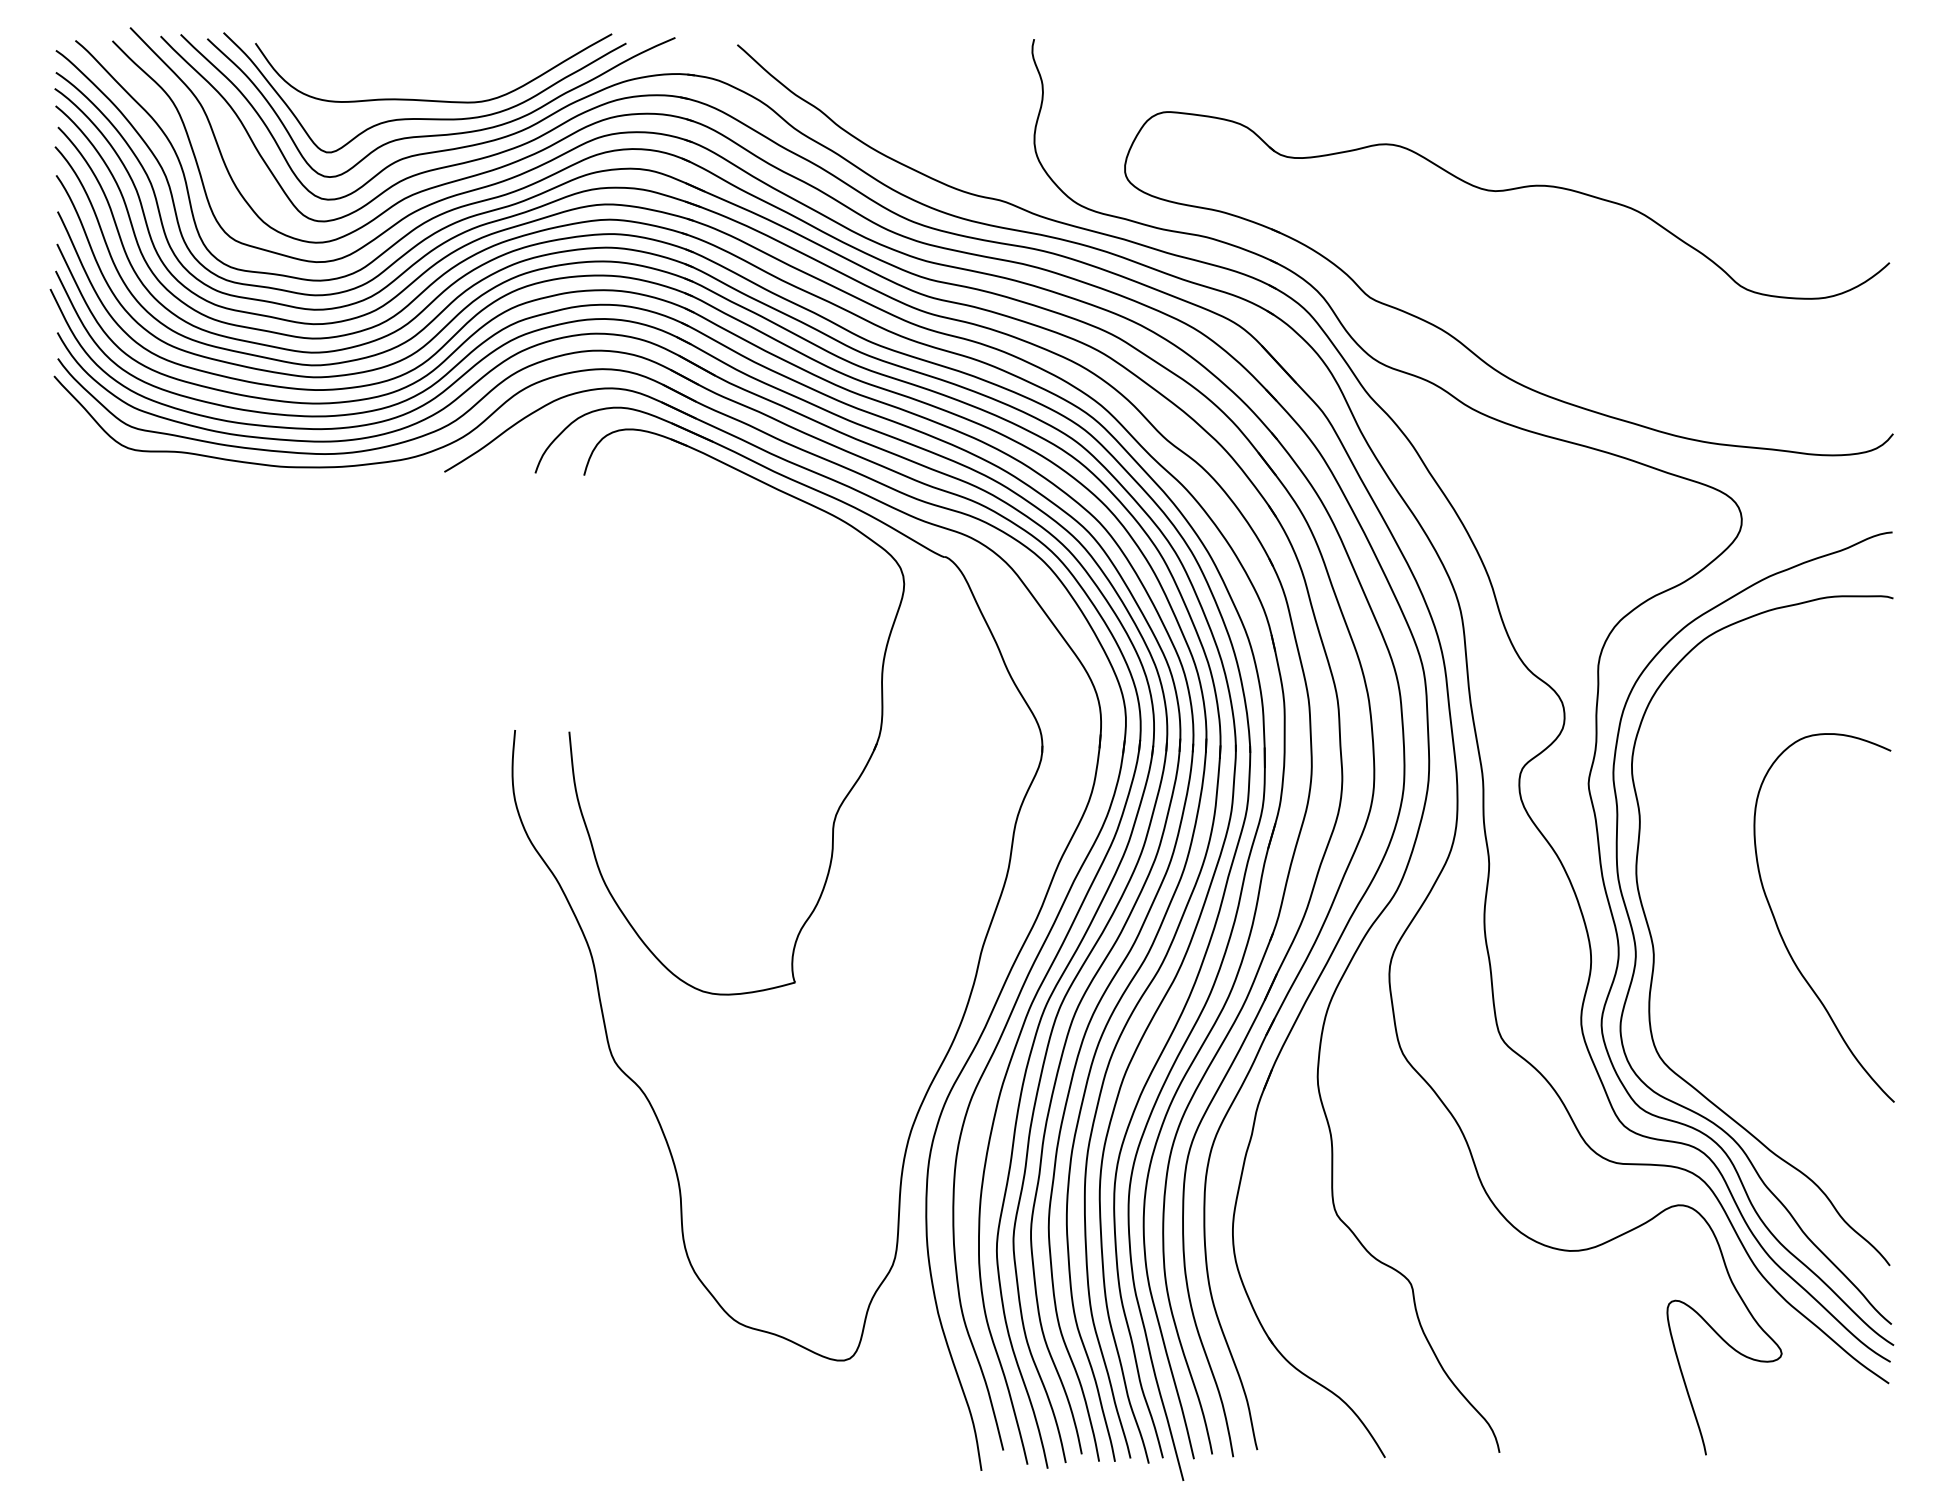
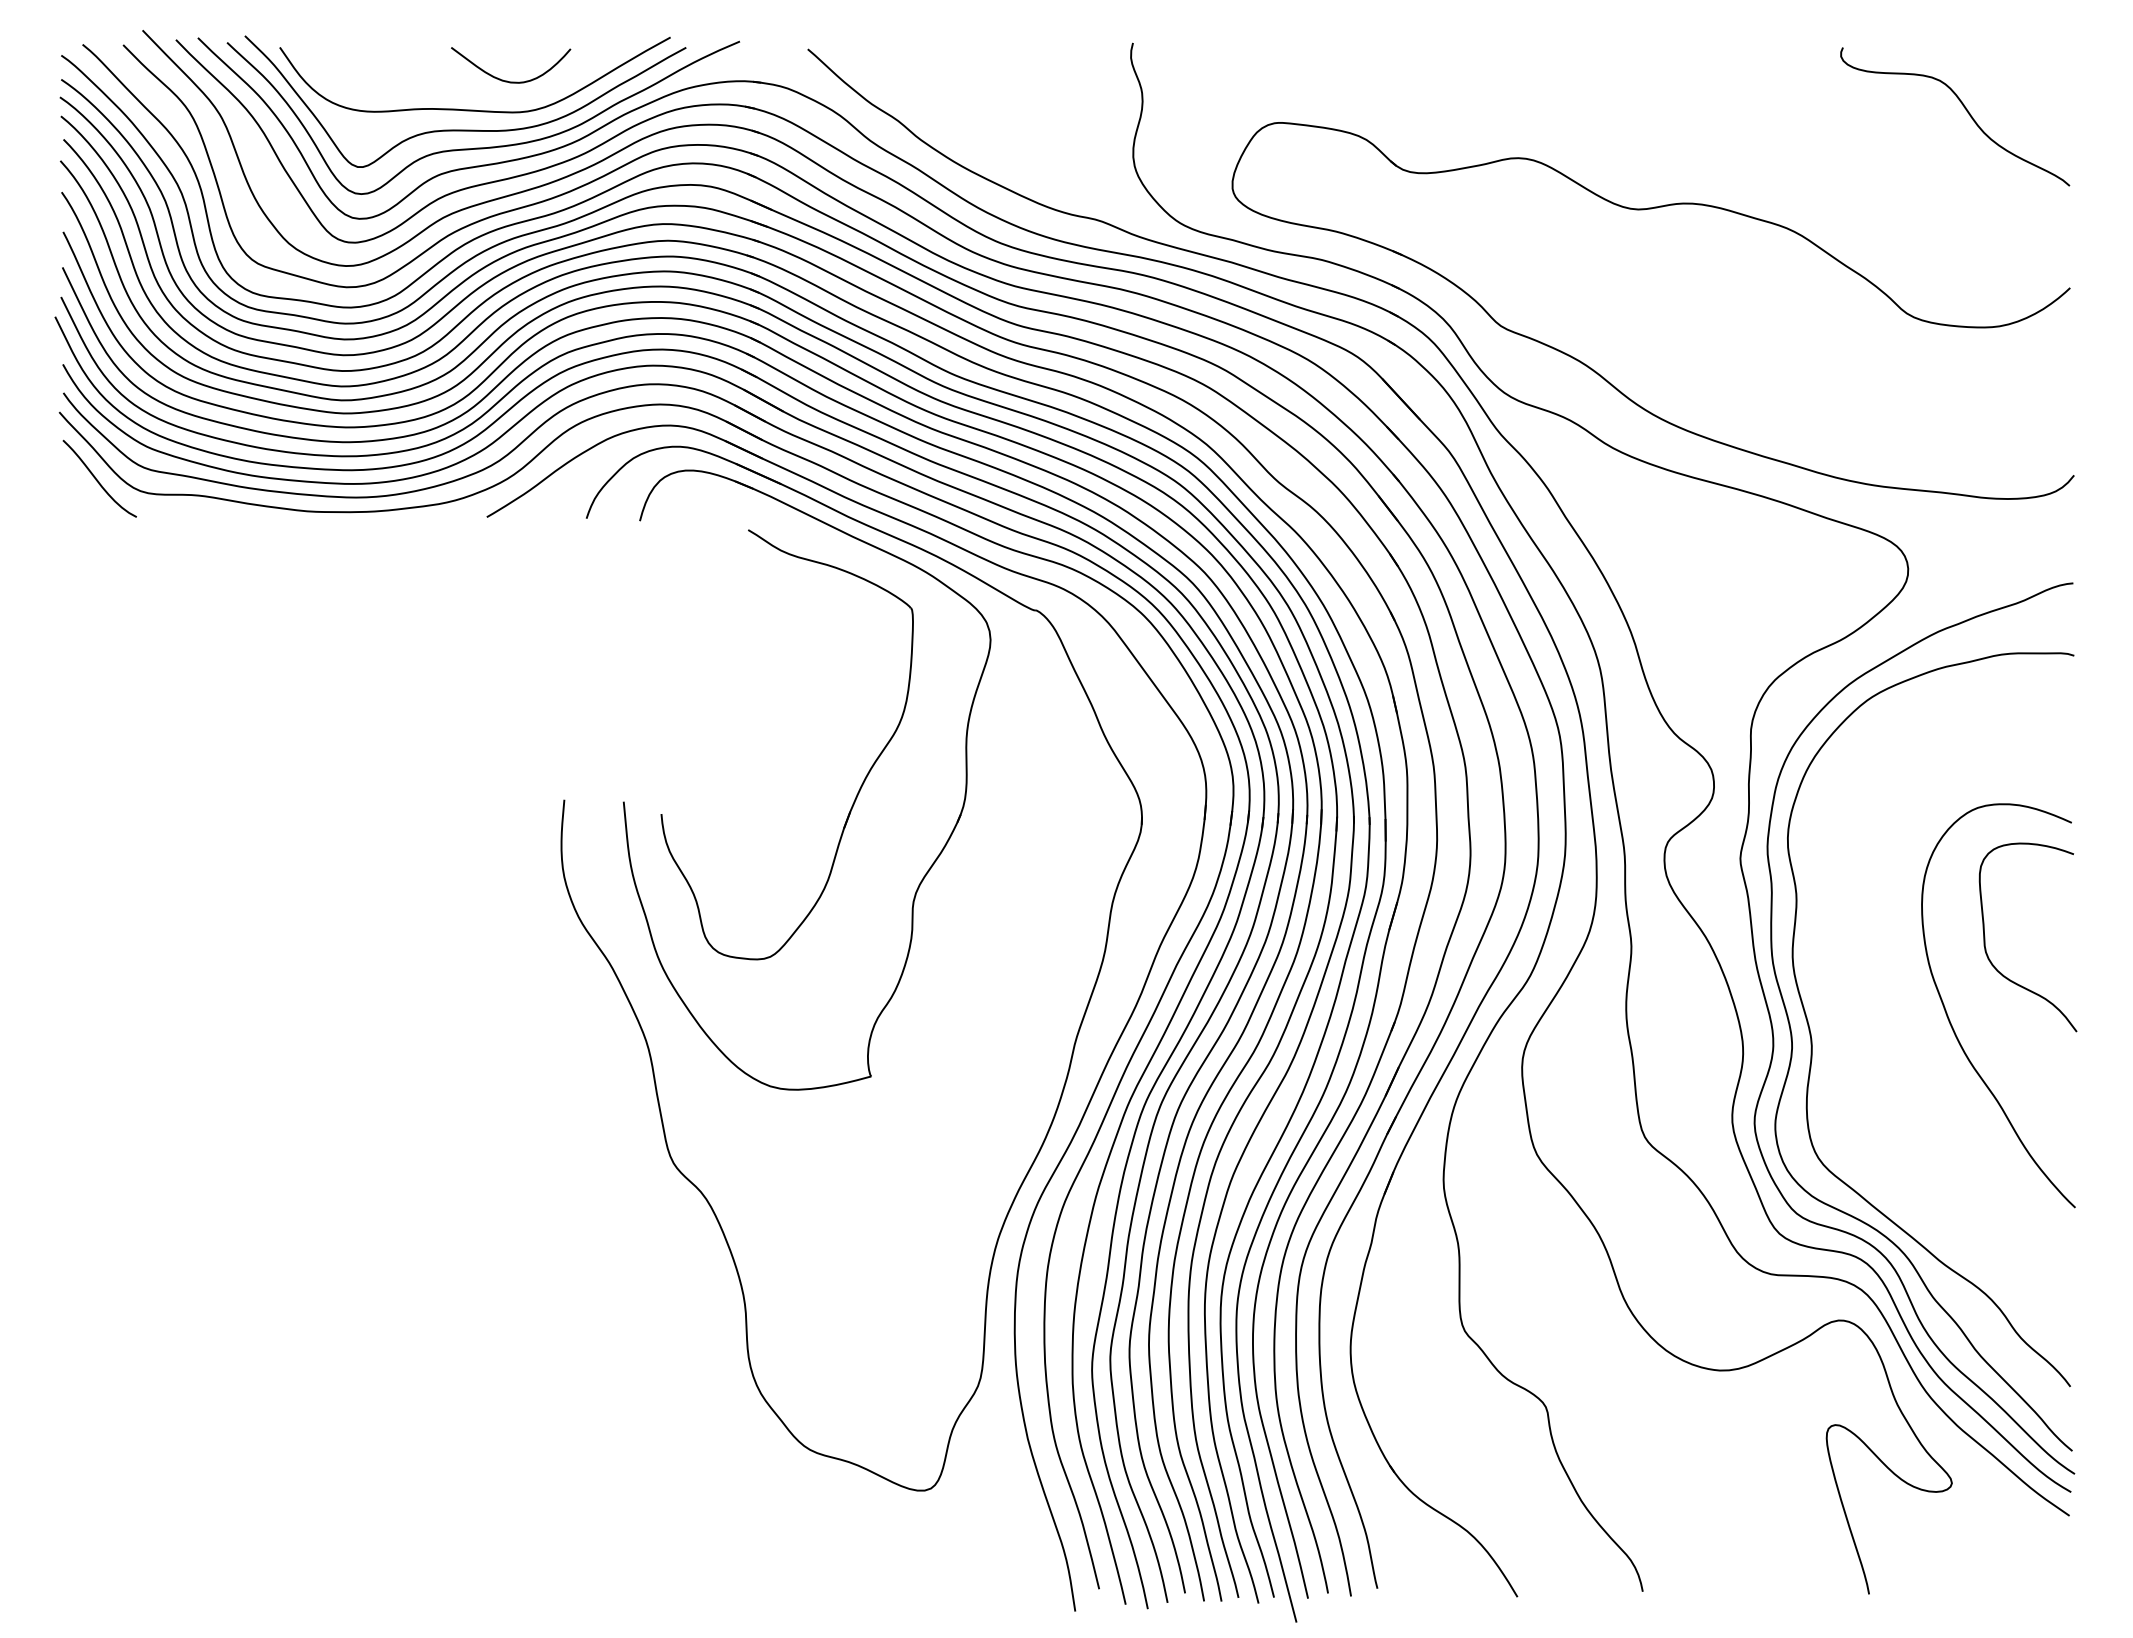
curve: (463, 73) -> (507, 80), added
curve: (1793, 98) -> (1964, 108), added
curve: (88, 437) -> (97, 479), added
part: (787, 714) -> (862, 782), added
curve: (1812, 855) -> (1985, 937), added

